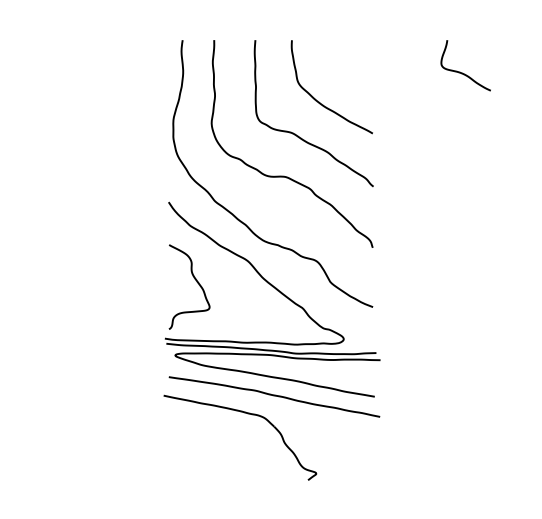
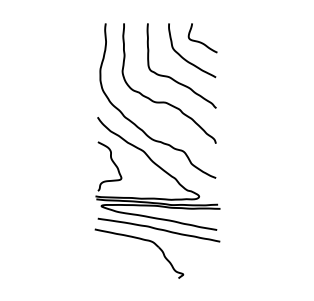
curve: (461, 71) -> (200, 41), moved

